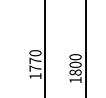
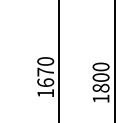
text: (35, 68) -> (45, 82), 1770 -> 1670

